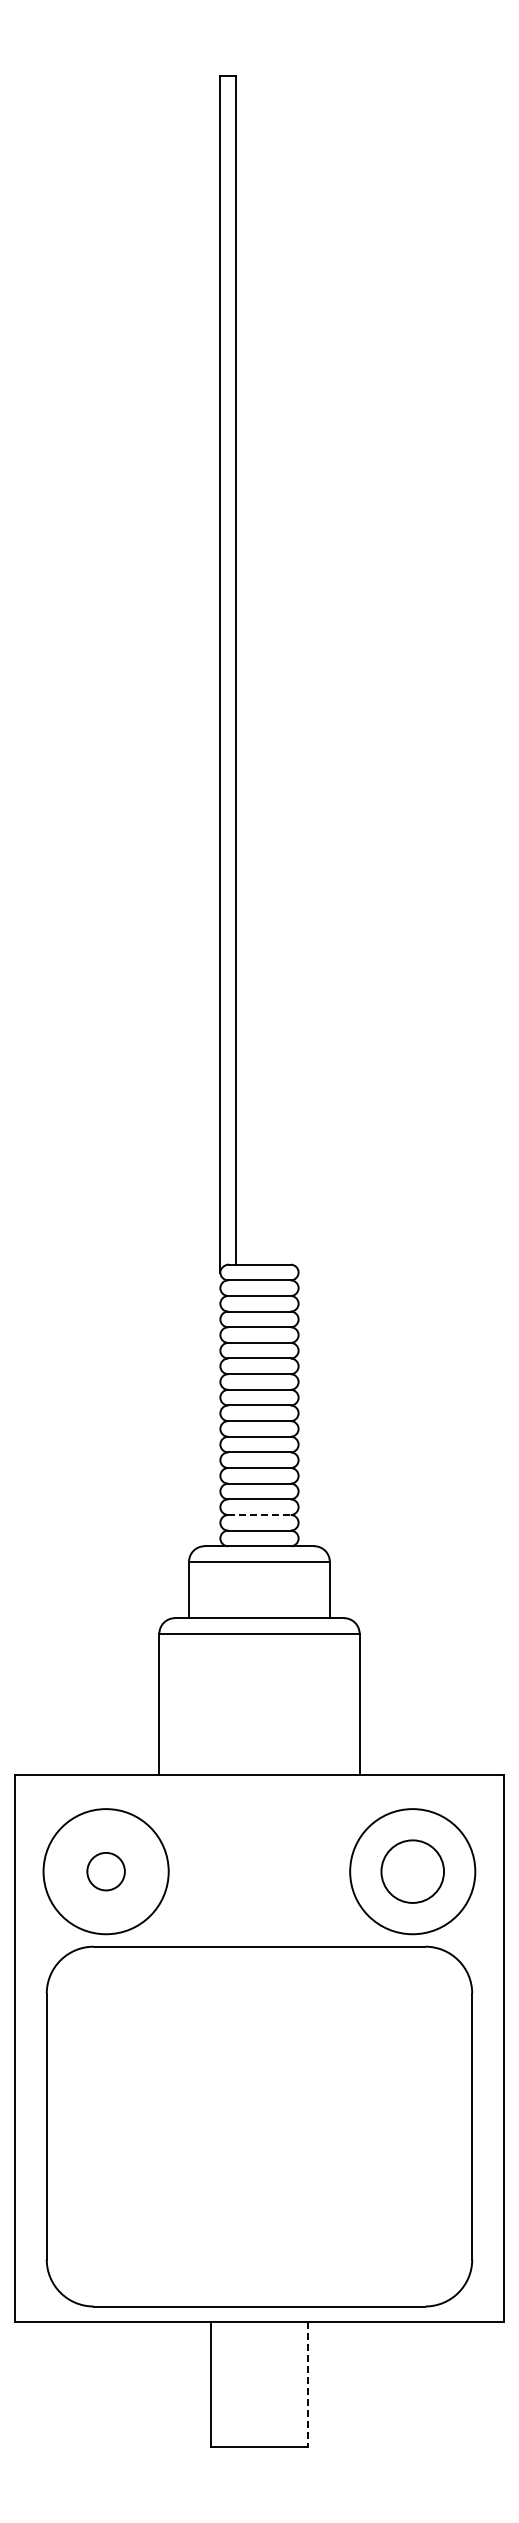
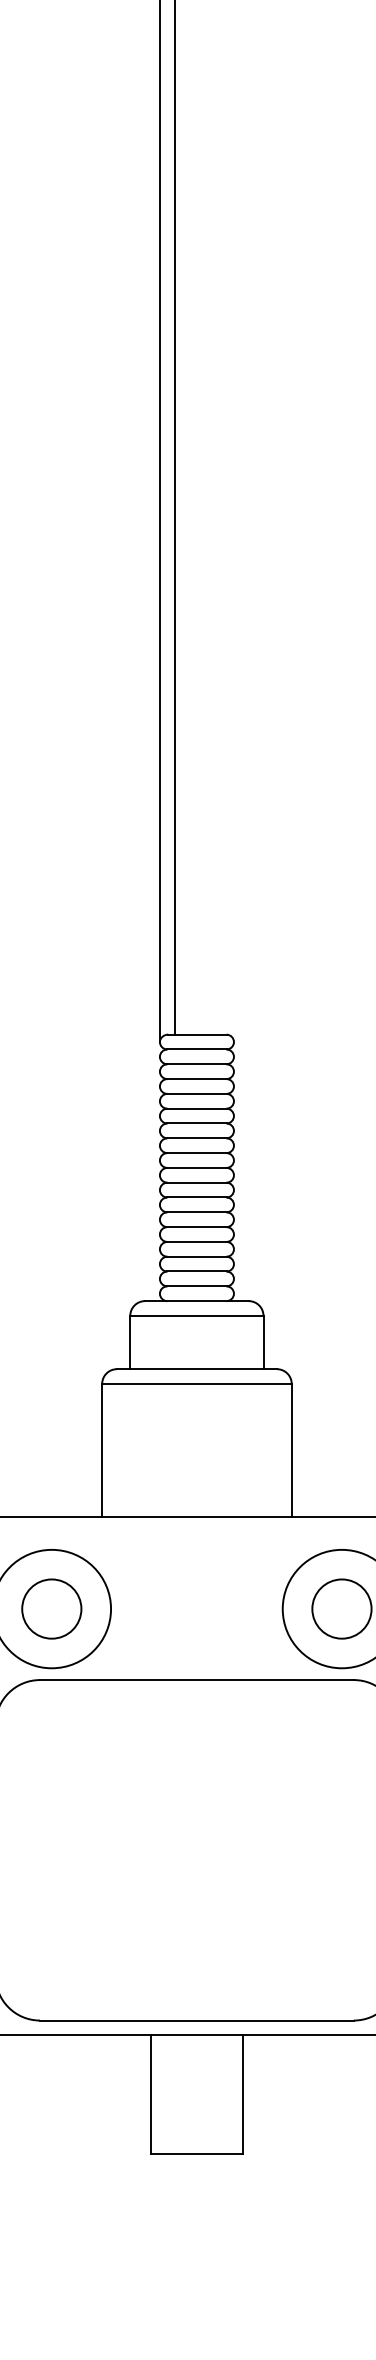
line: (260, 1514) -> (197, 1271), dashed -> solid
circle: (105, 1871) -> (51, 1608), size x1.67
line: (307, 2384) -> (242, 2094), dashed -> solid

